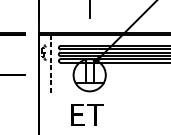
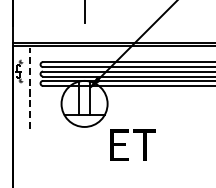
text: (87, 114) -> (132, 144), moved

